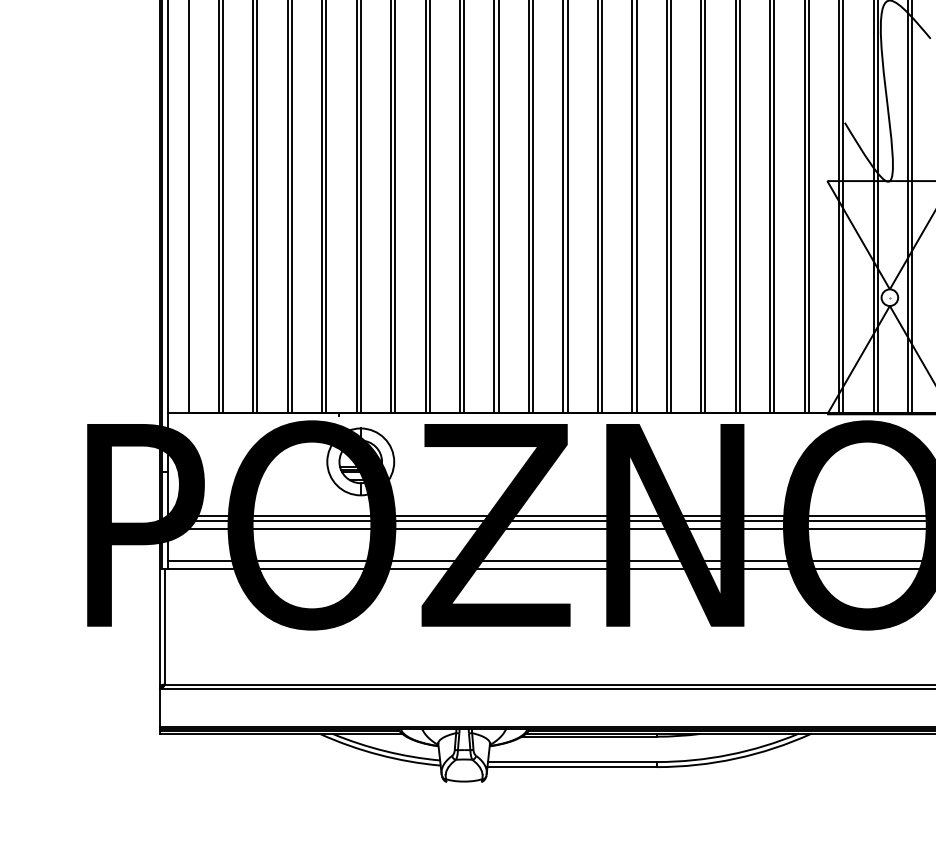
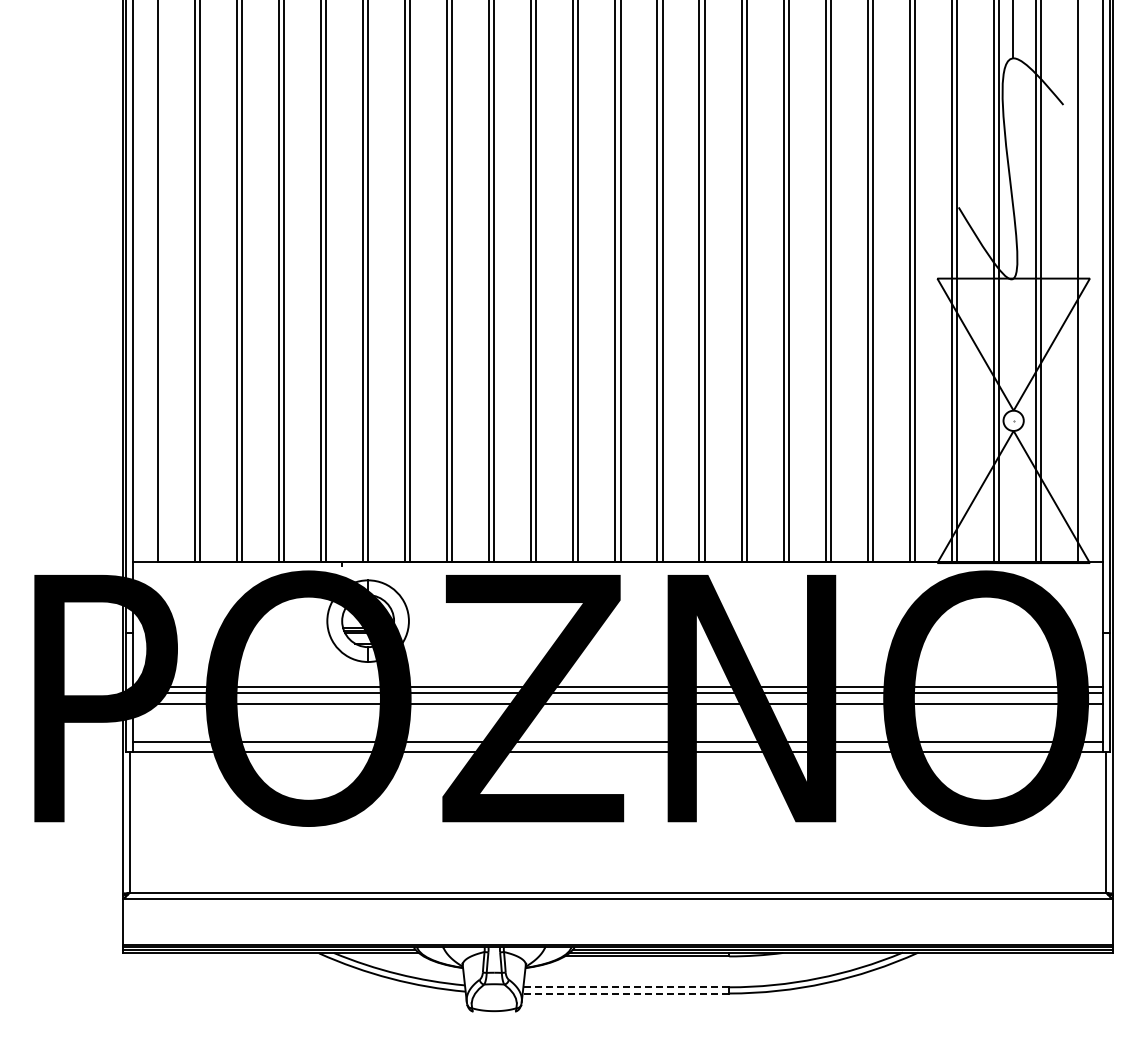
line: (572, 762) -> (626, 987), solid -> dashed
line: (571, 767) -> (625, 993), solid -> dashed

